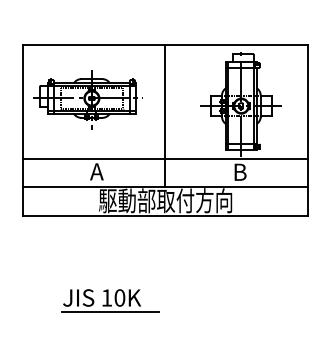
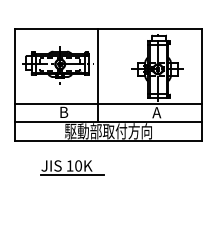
line: (165, 115) -> (98, 75), moved
text: (96, 170) -> (63, 111), A -> B
text: (238, 171) -> (156, 112), B -> A
part: (110, 300) -> (72, 167), moved

